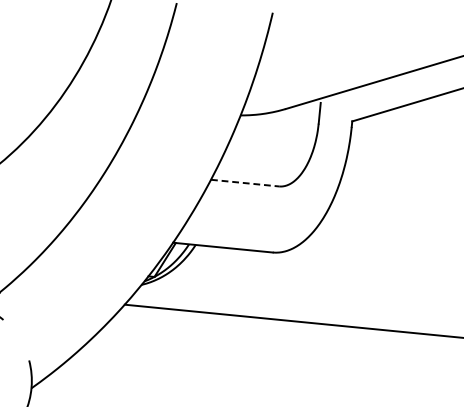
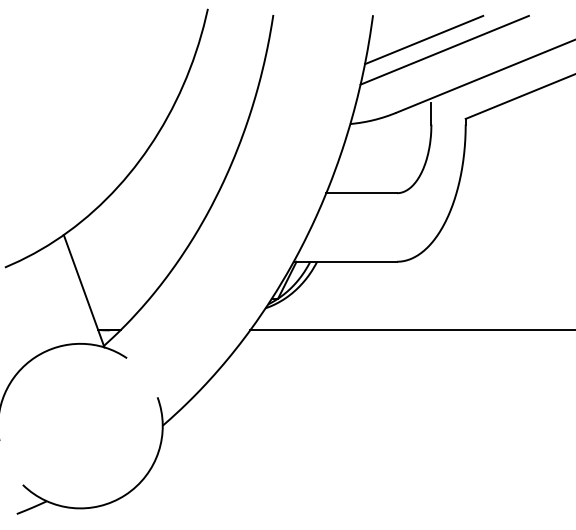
line: (320, 41) -> (424, 39), added
line: (338, 52) -> (444, 49), added
line: (245, 183) -> (362, 193), dashed -> solid

